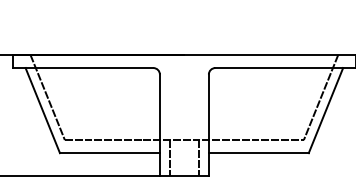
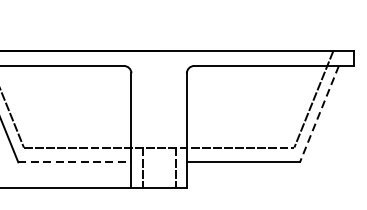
line: (325, 110) -> (318, 114), solid -> dashed
line: (109, 153) -> (74, 162), solid -> dashed

